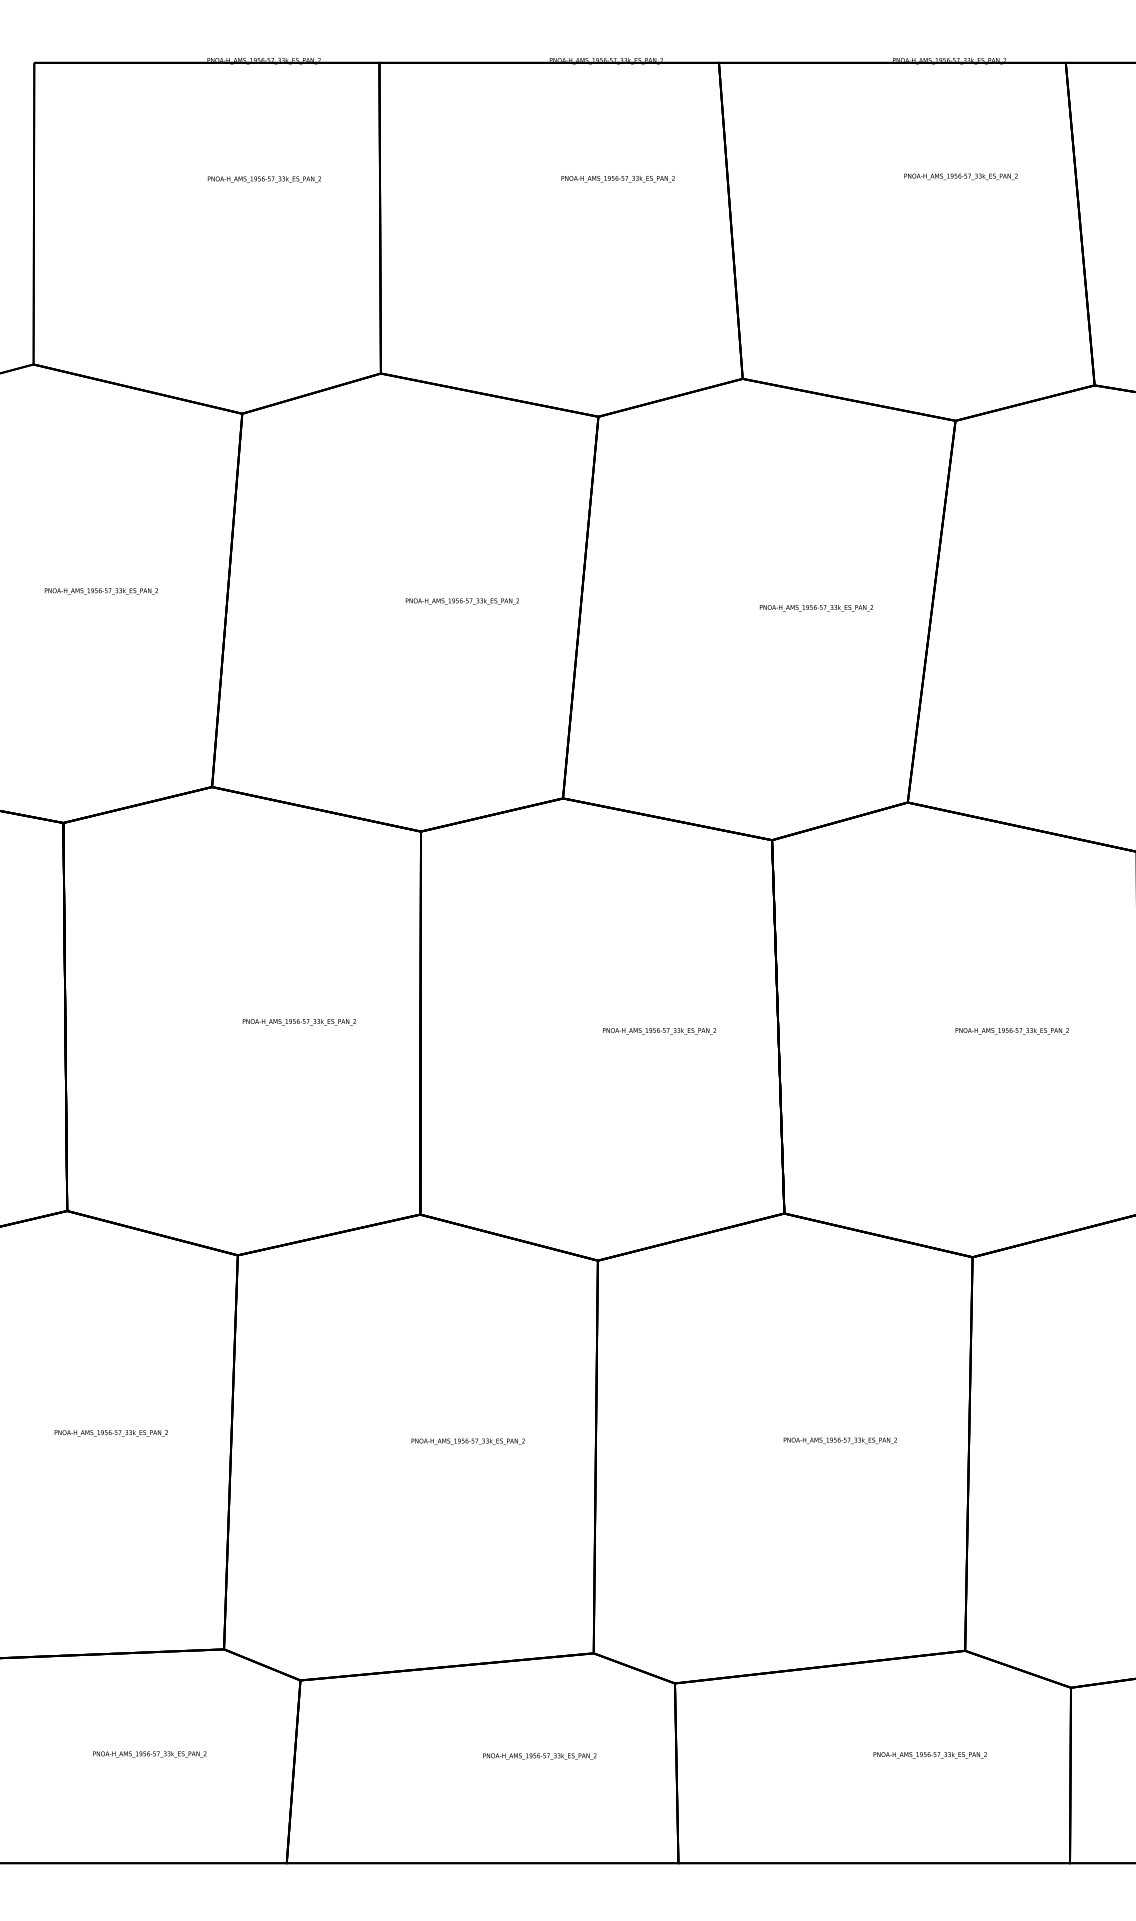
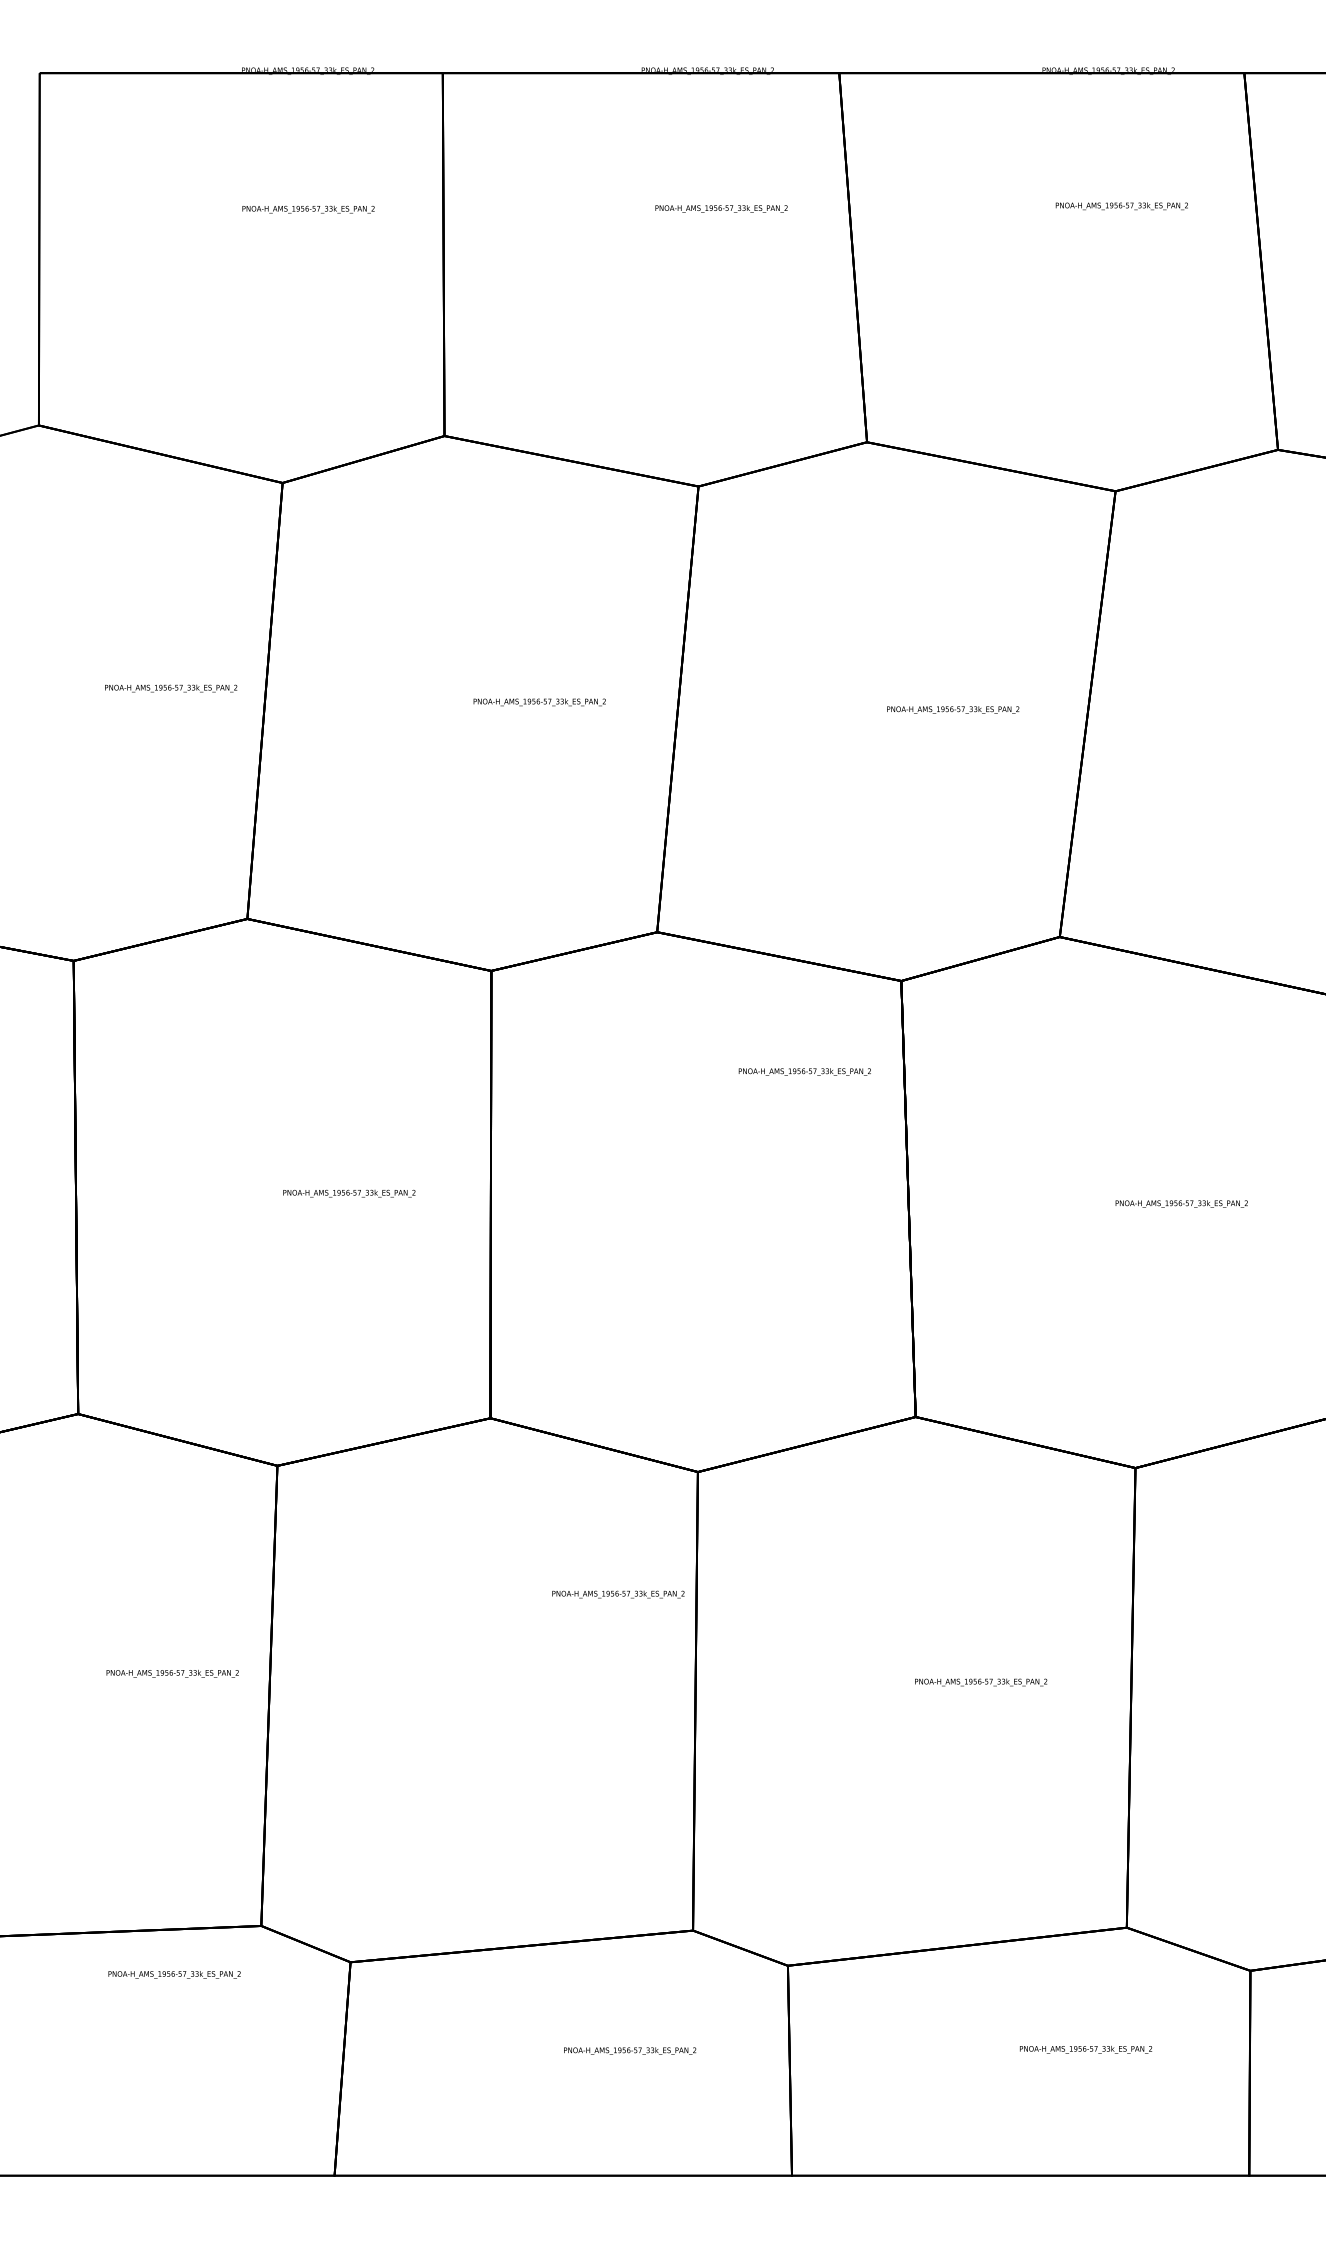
text: (101, 591) -> (171, 688), moved
text: (659, 1030) -> (804, 1071), moved
text: (111, 1433) -> (172, 1673), moved
text: (468, 1441) -> (618, 1594), moved
text: (149, 1754) -> (174, 1974), moved

